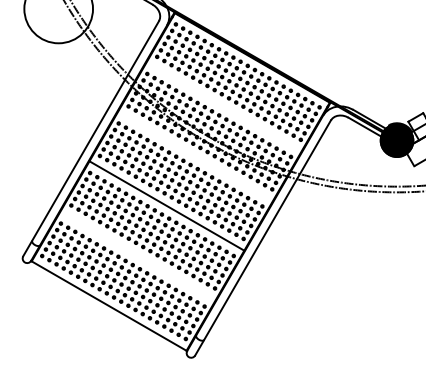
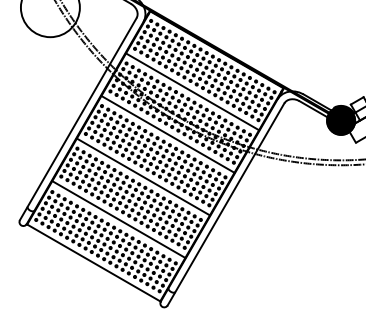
line: (223, 106) -> (192, 91), added
line: (195, 156) -> (167, 134), added
line: (137, 255) -> (118, 219), added

